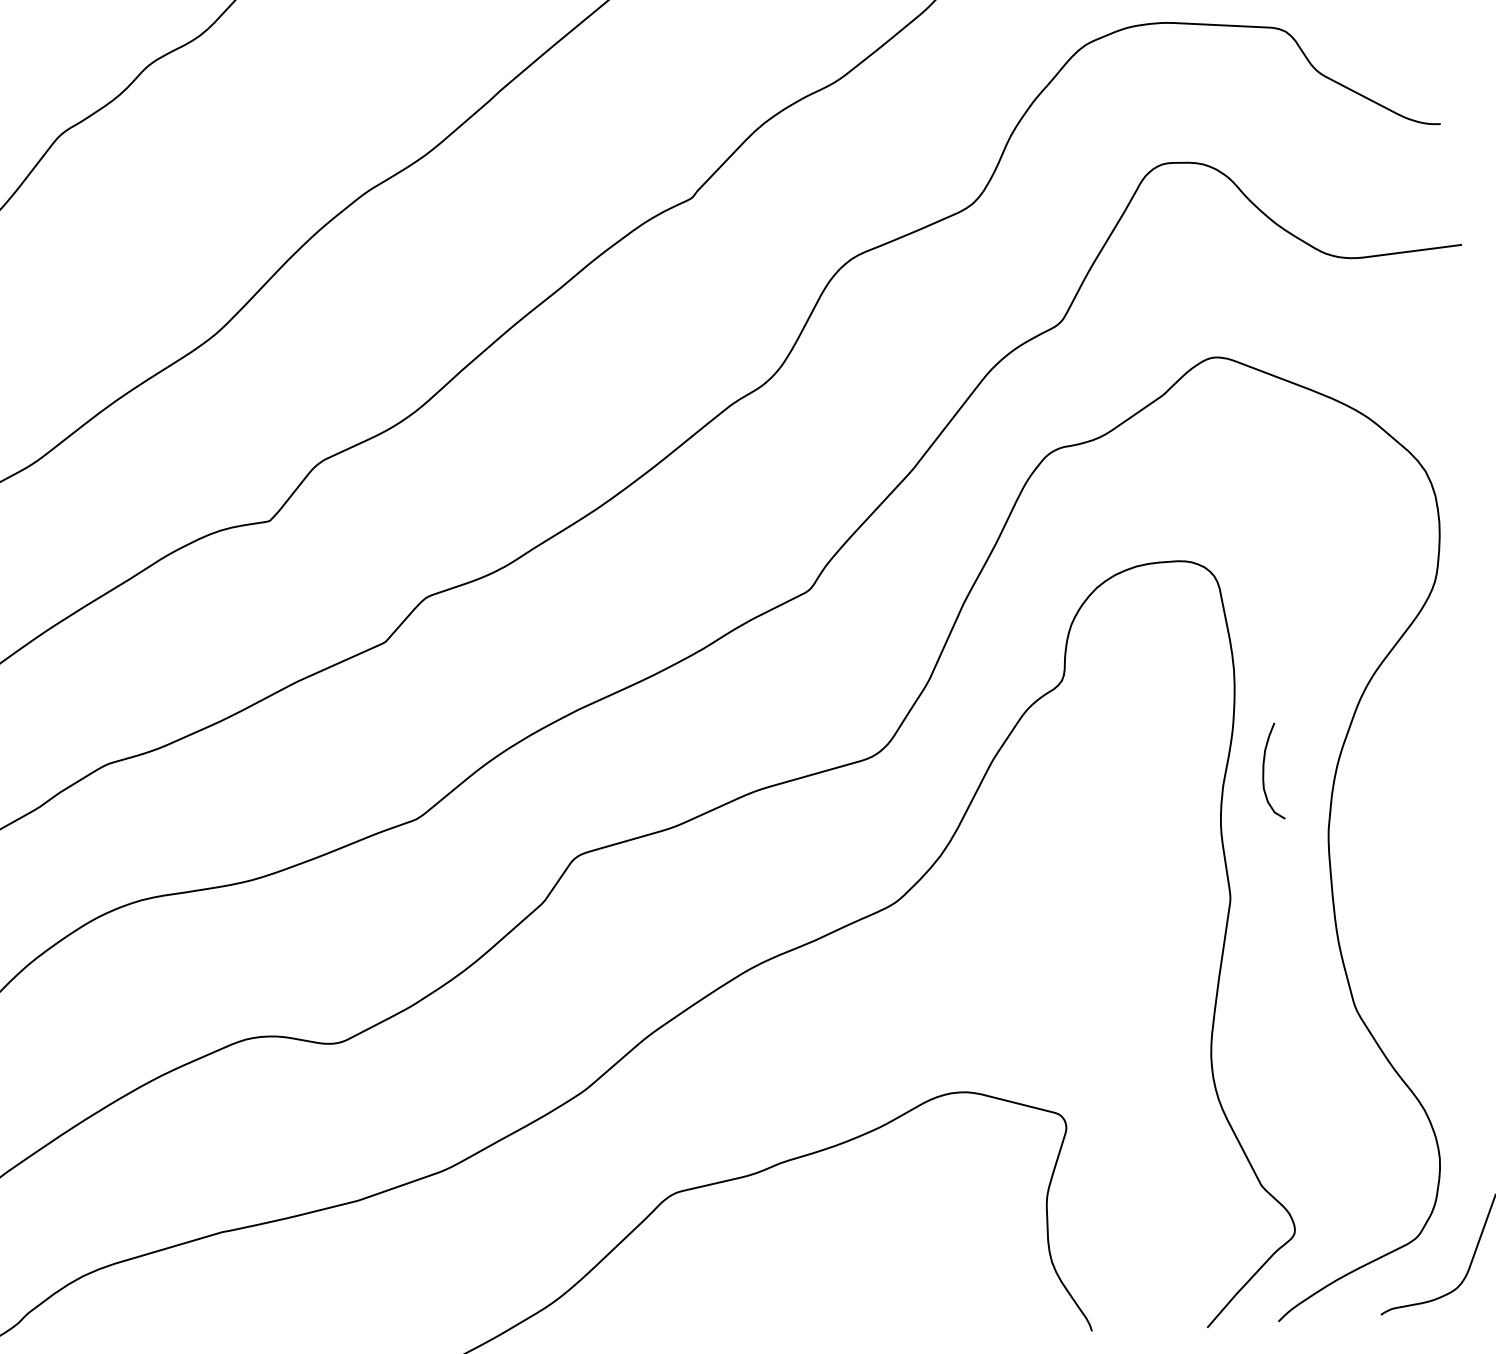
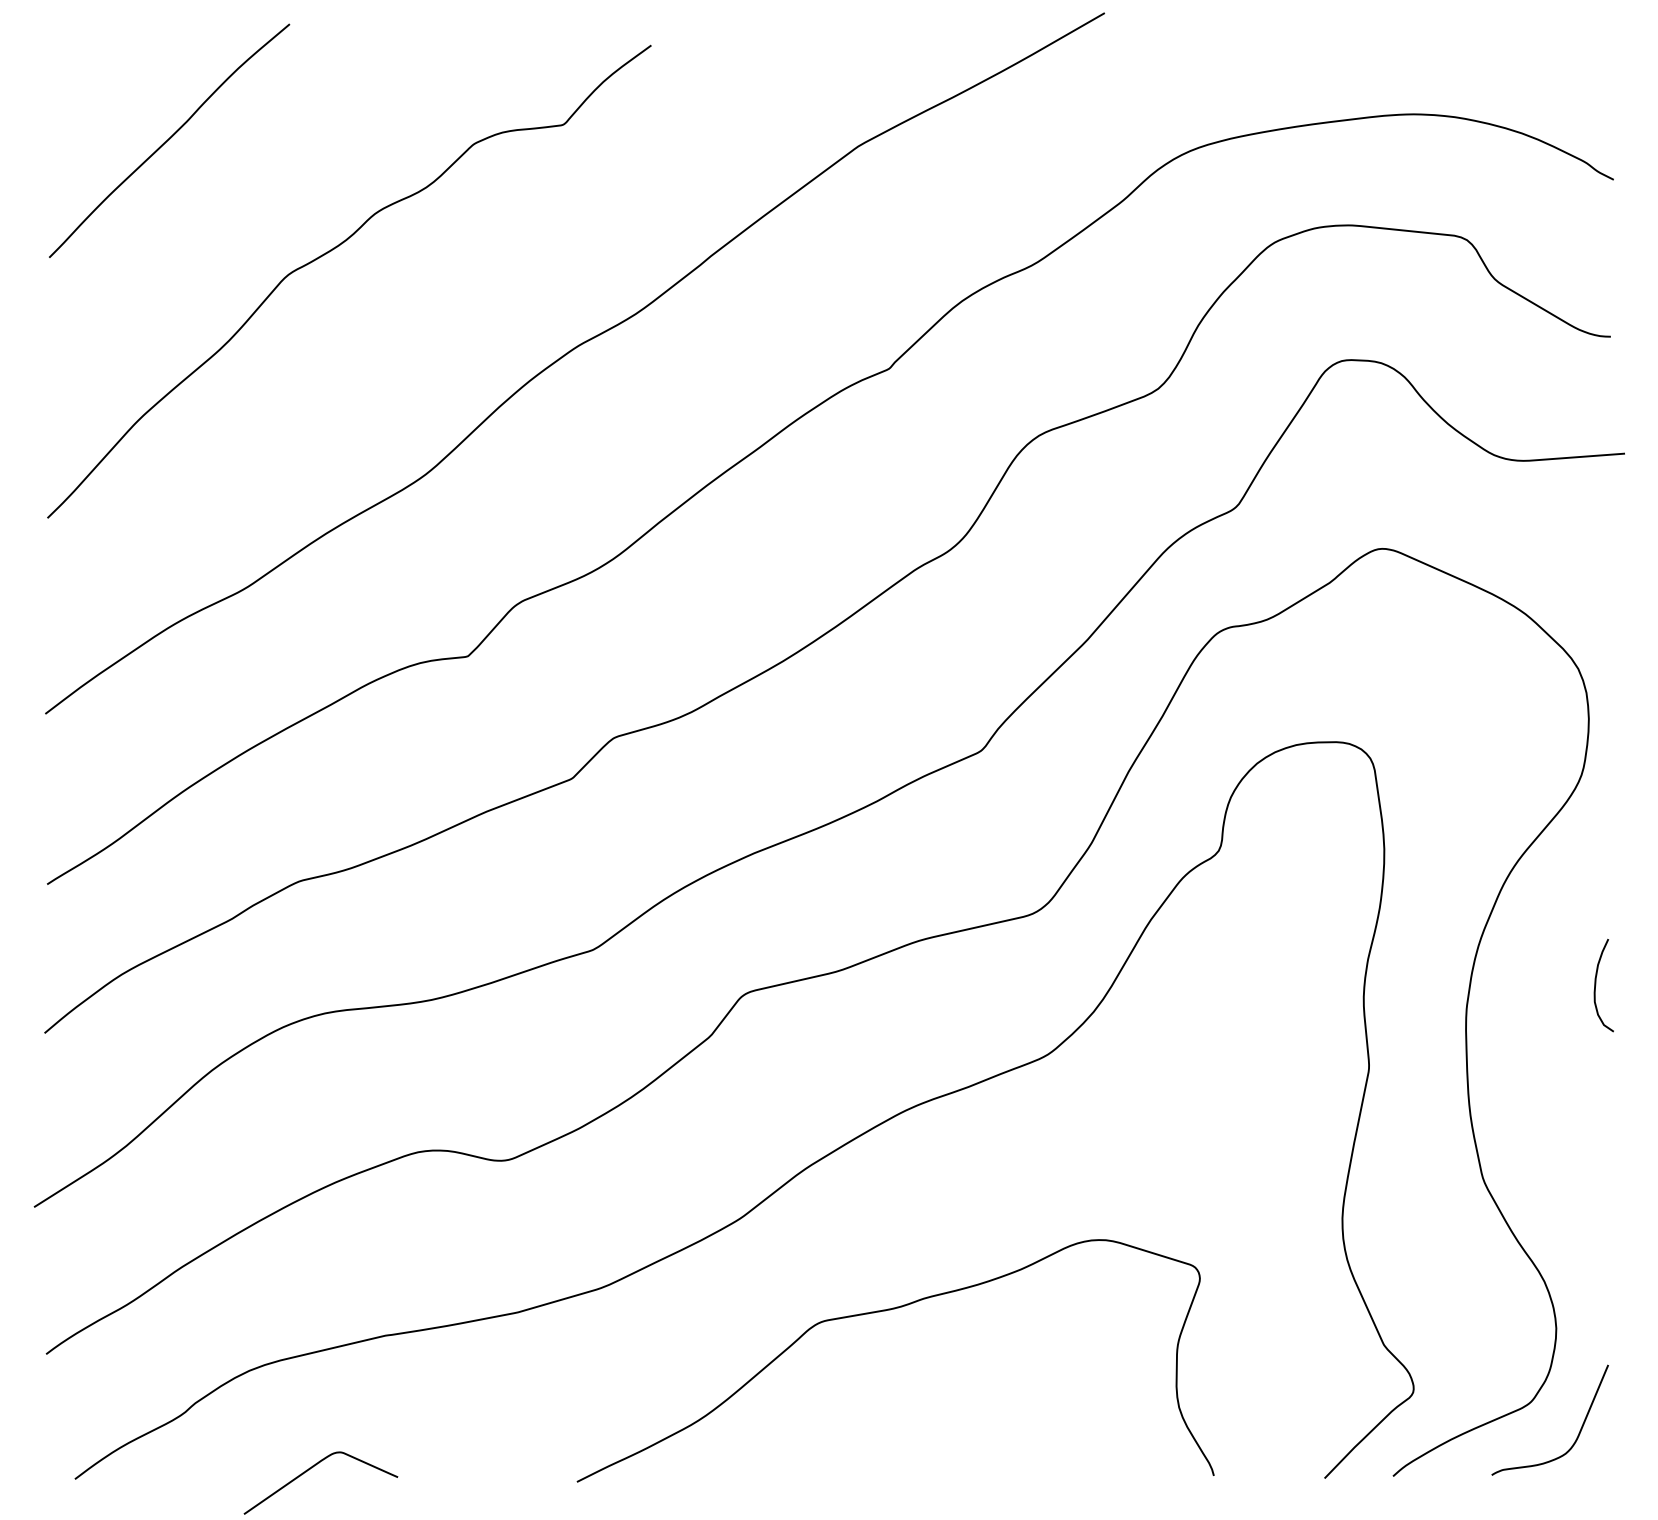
curve: (1264, 771) -> (1596, 985), moved

